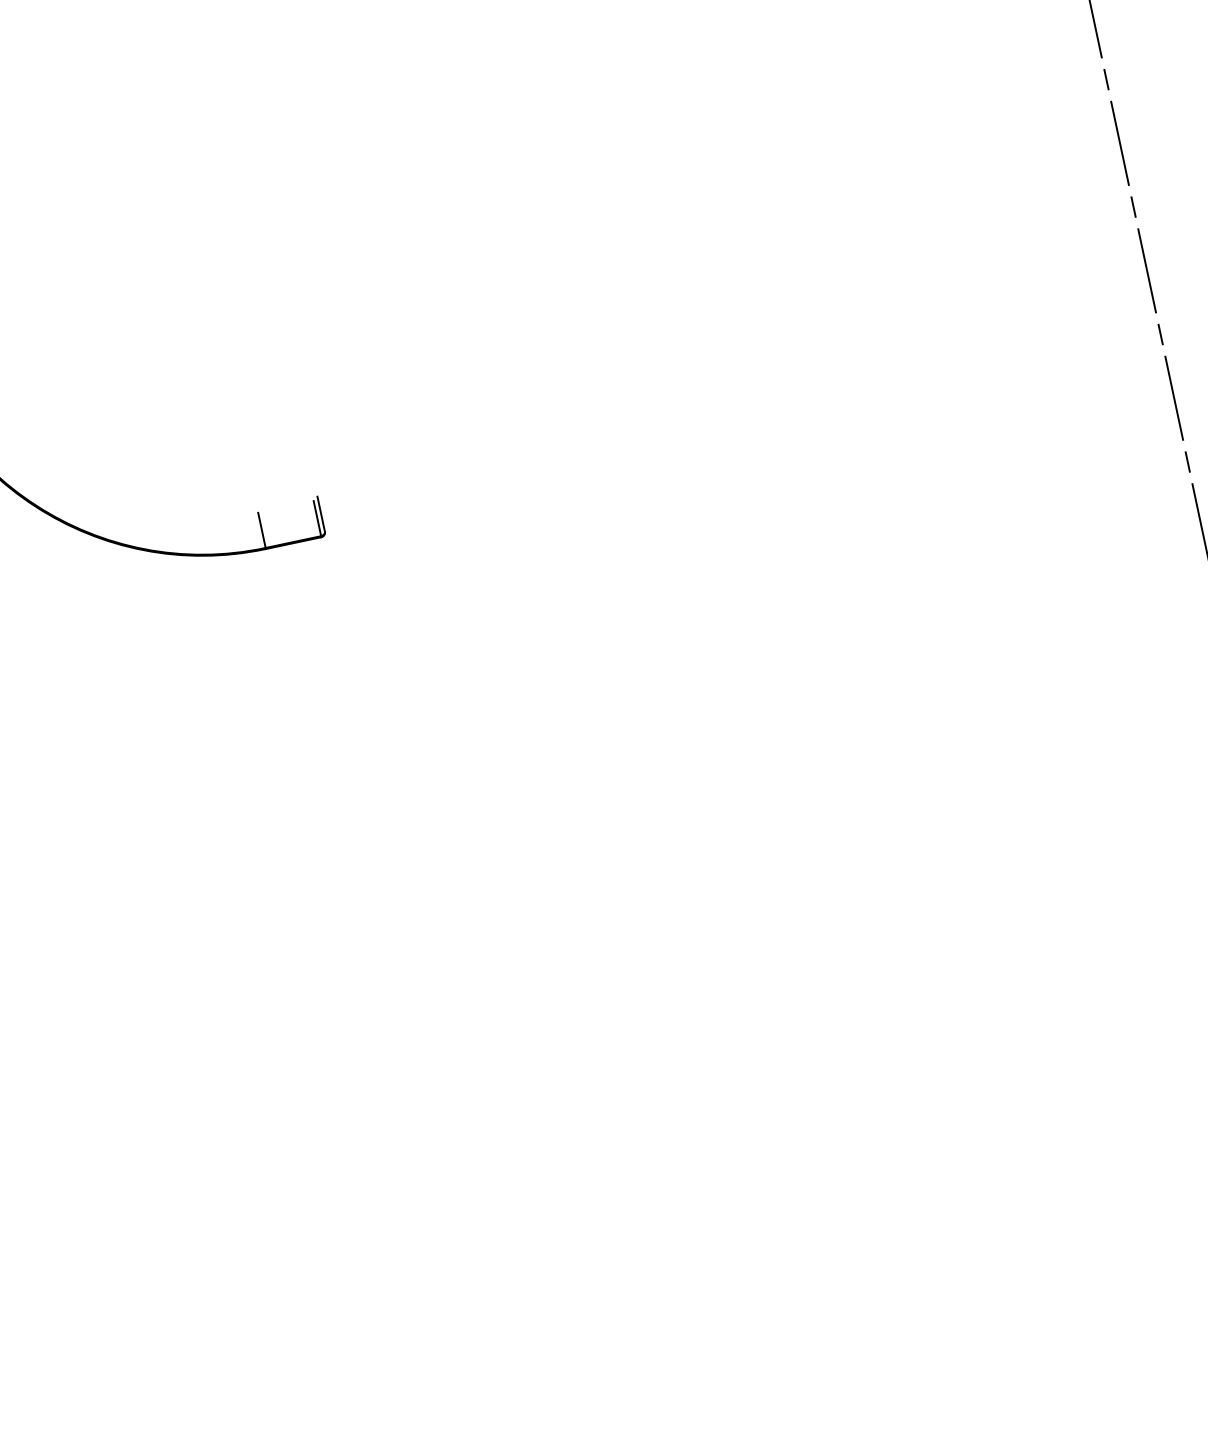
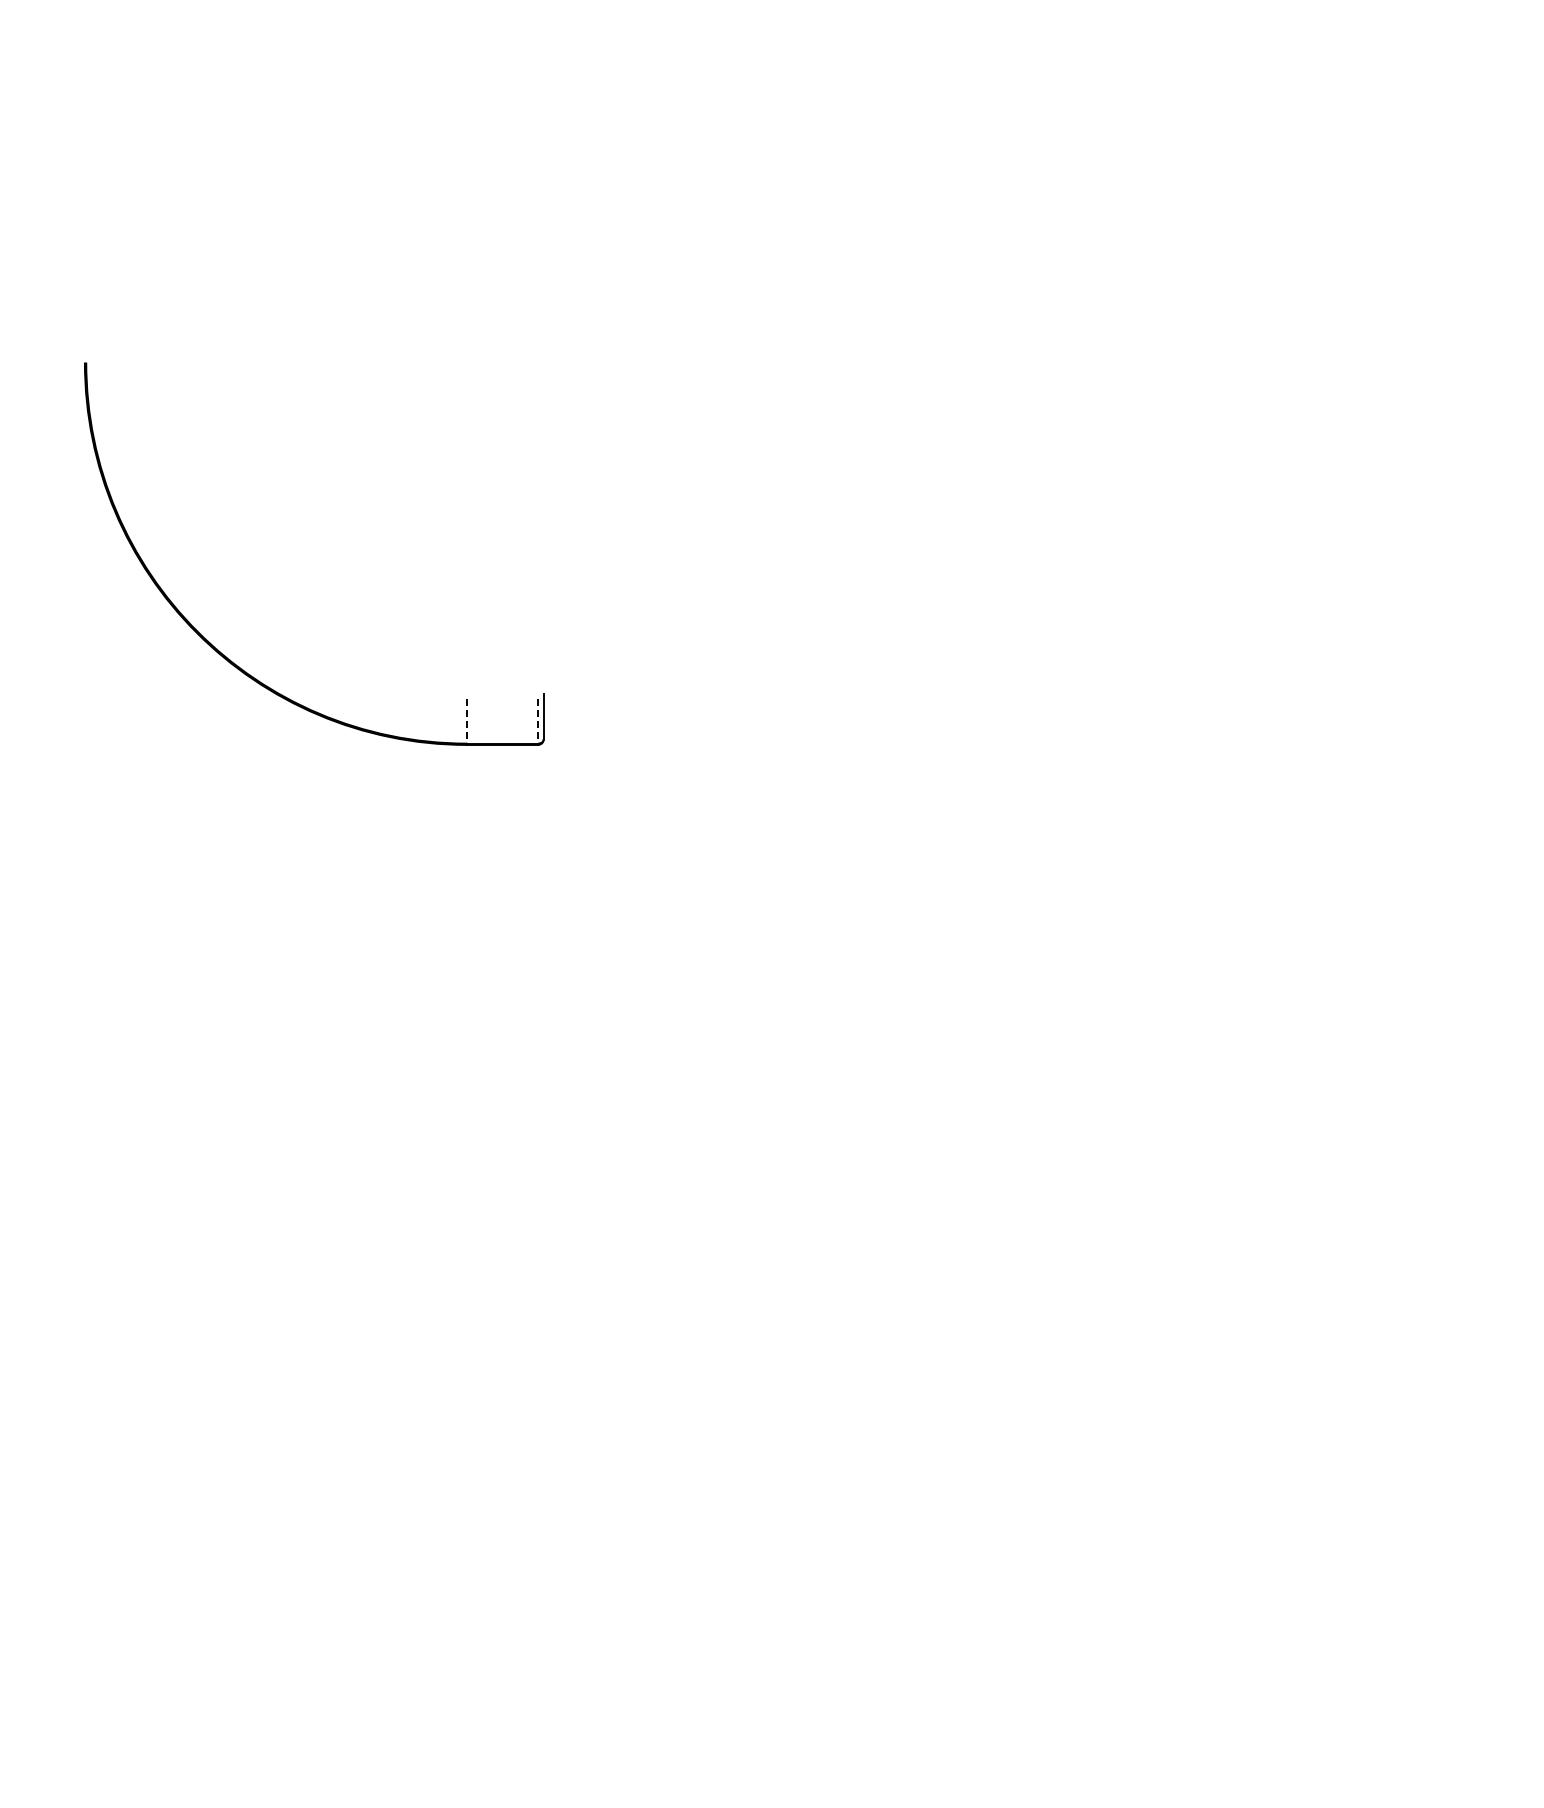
line: (317, 518) -> (538, 721), solid -> dashed
line: (262, 530) -> (467, 721), solid -> dashed

